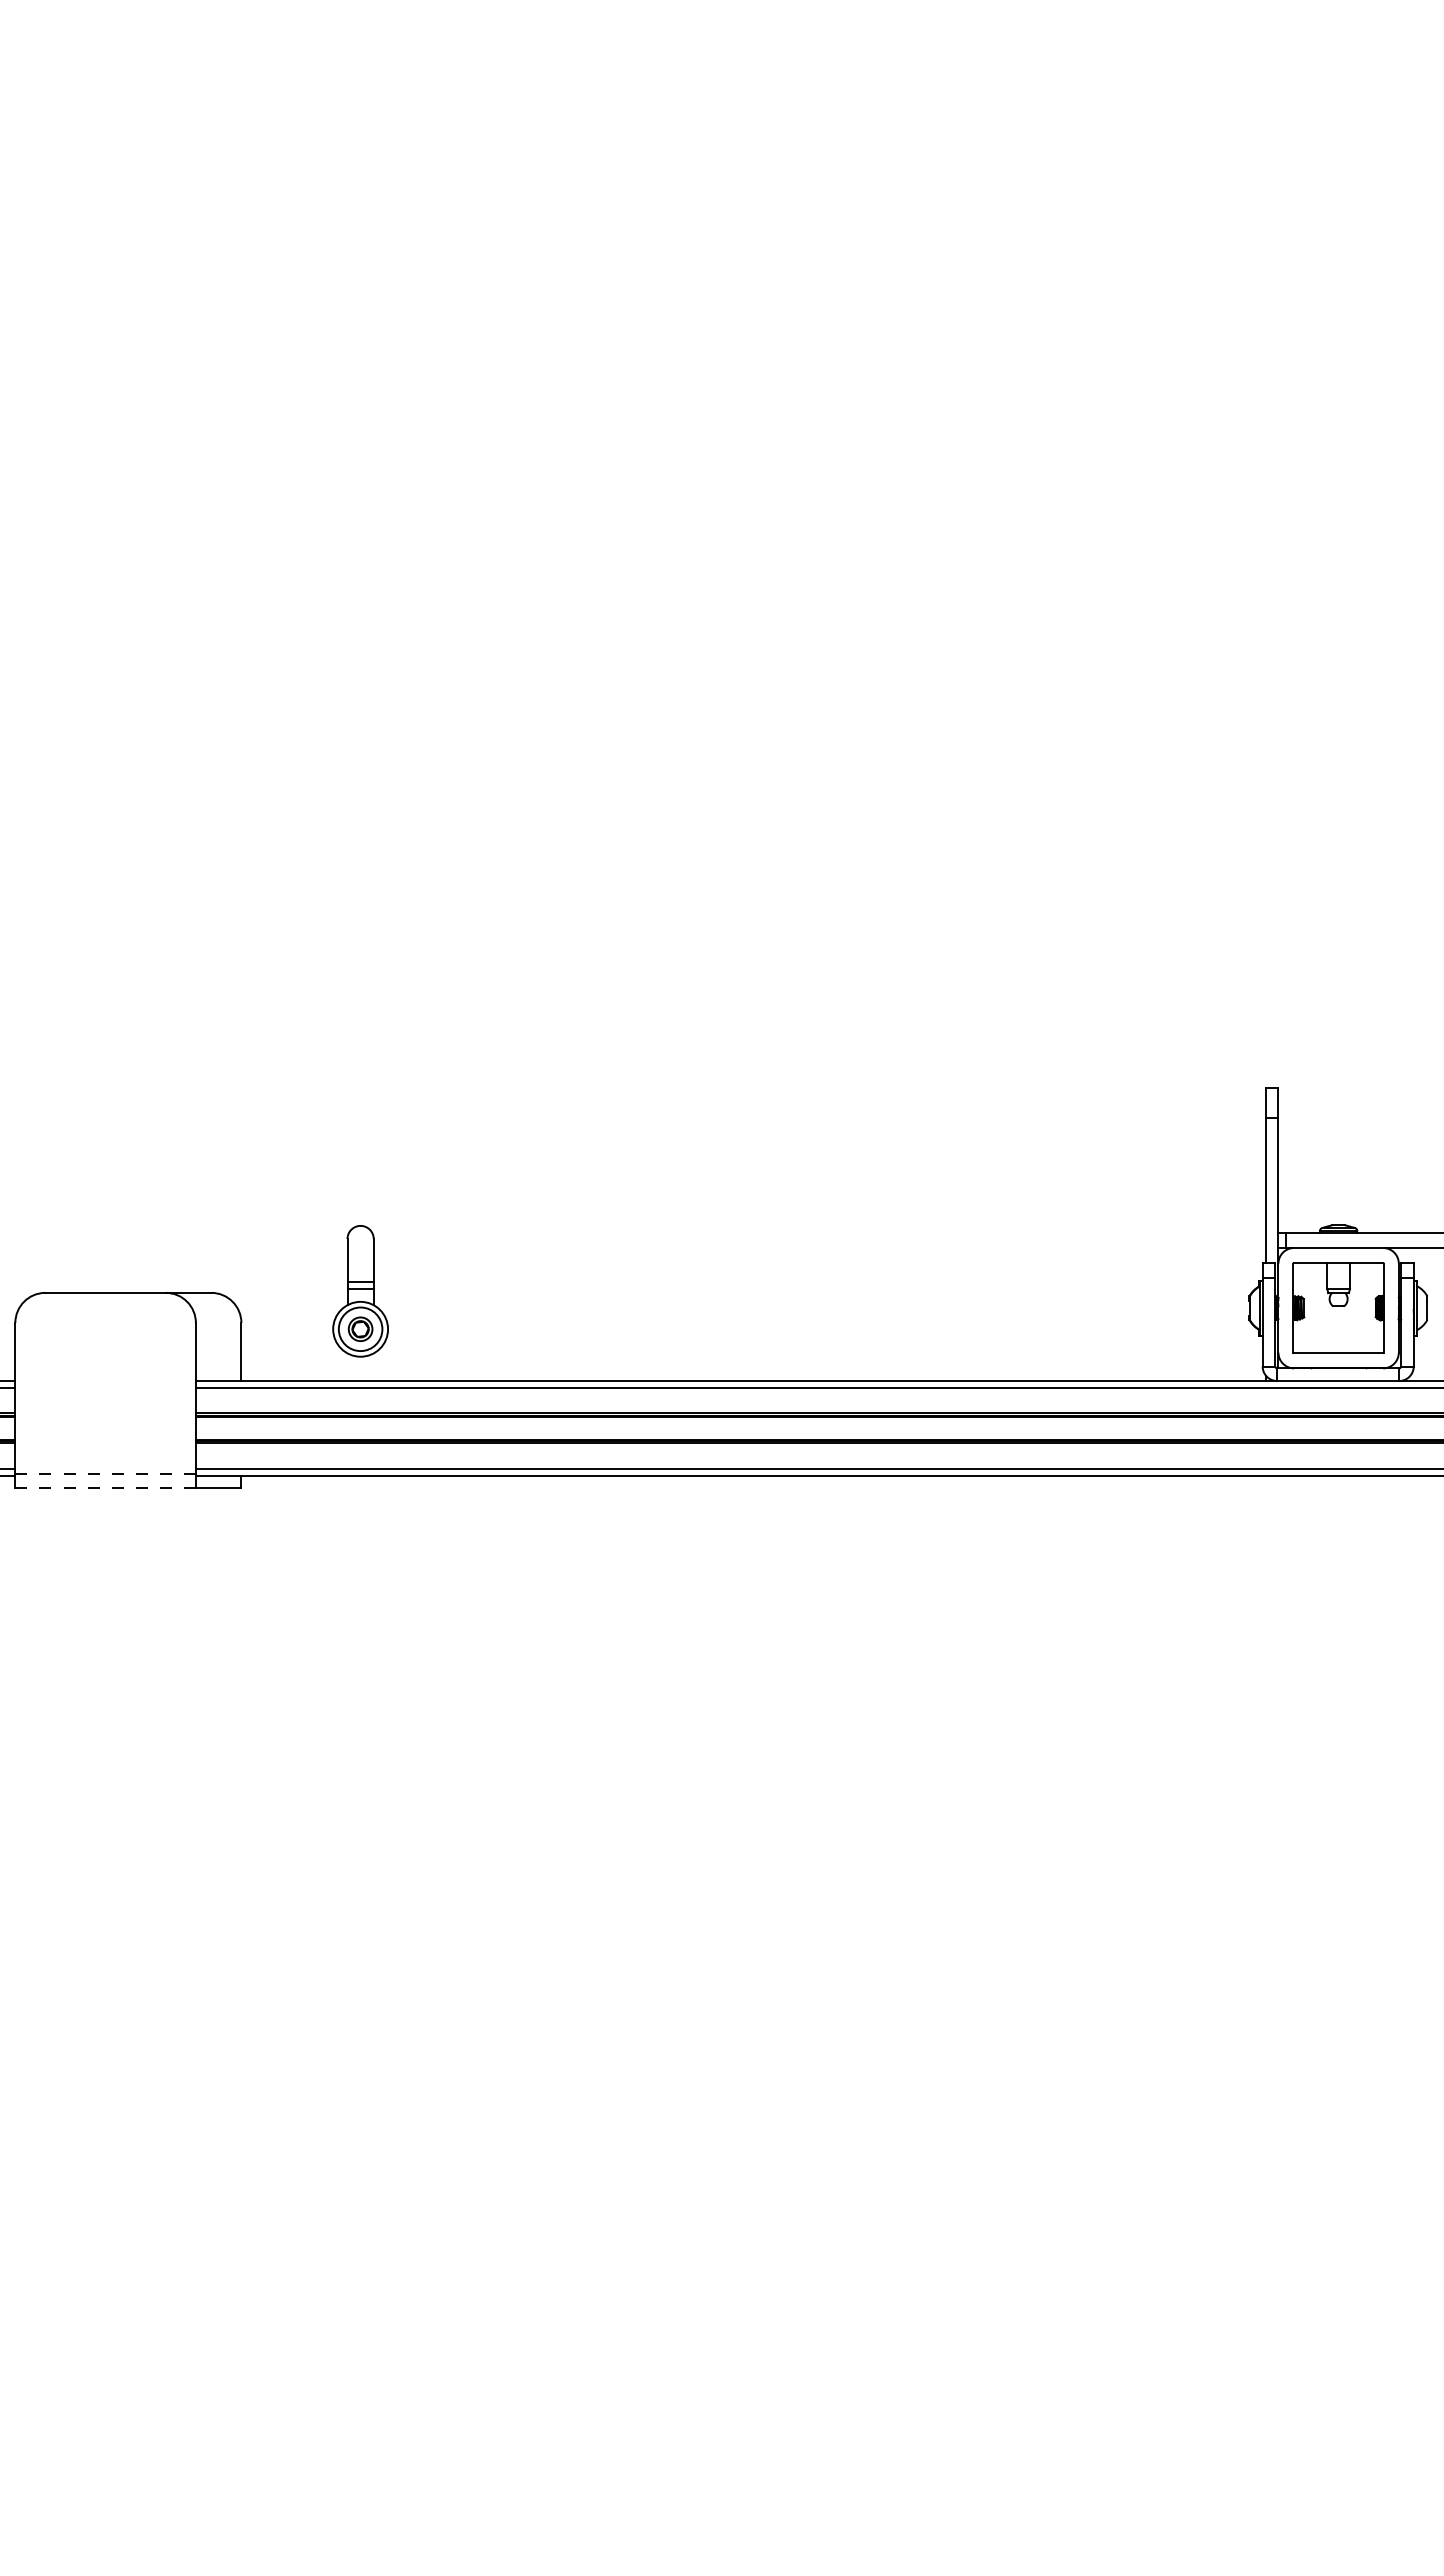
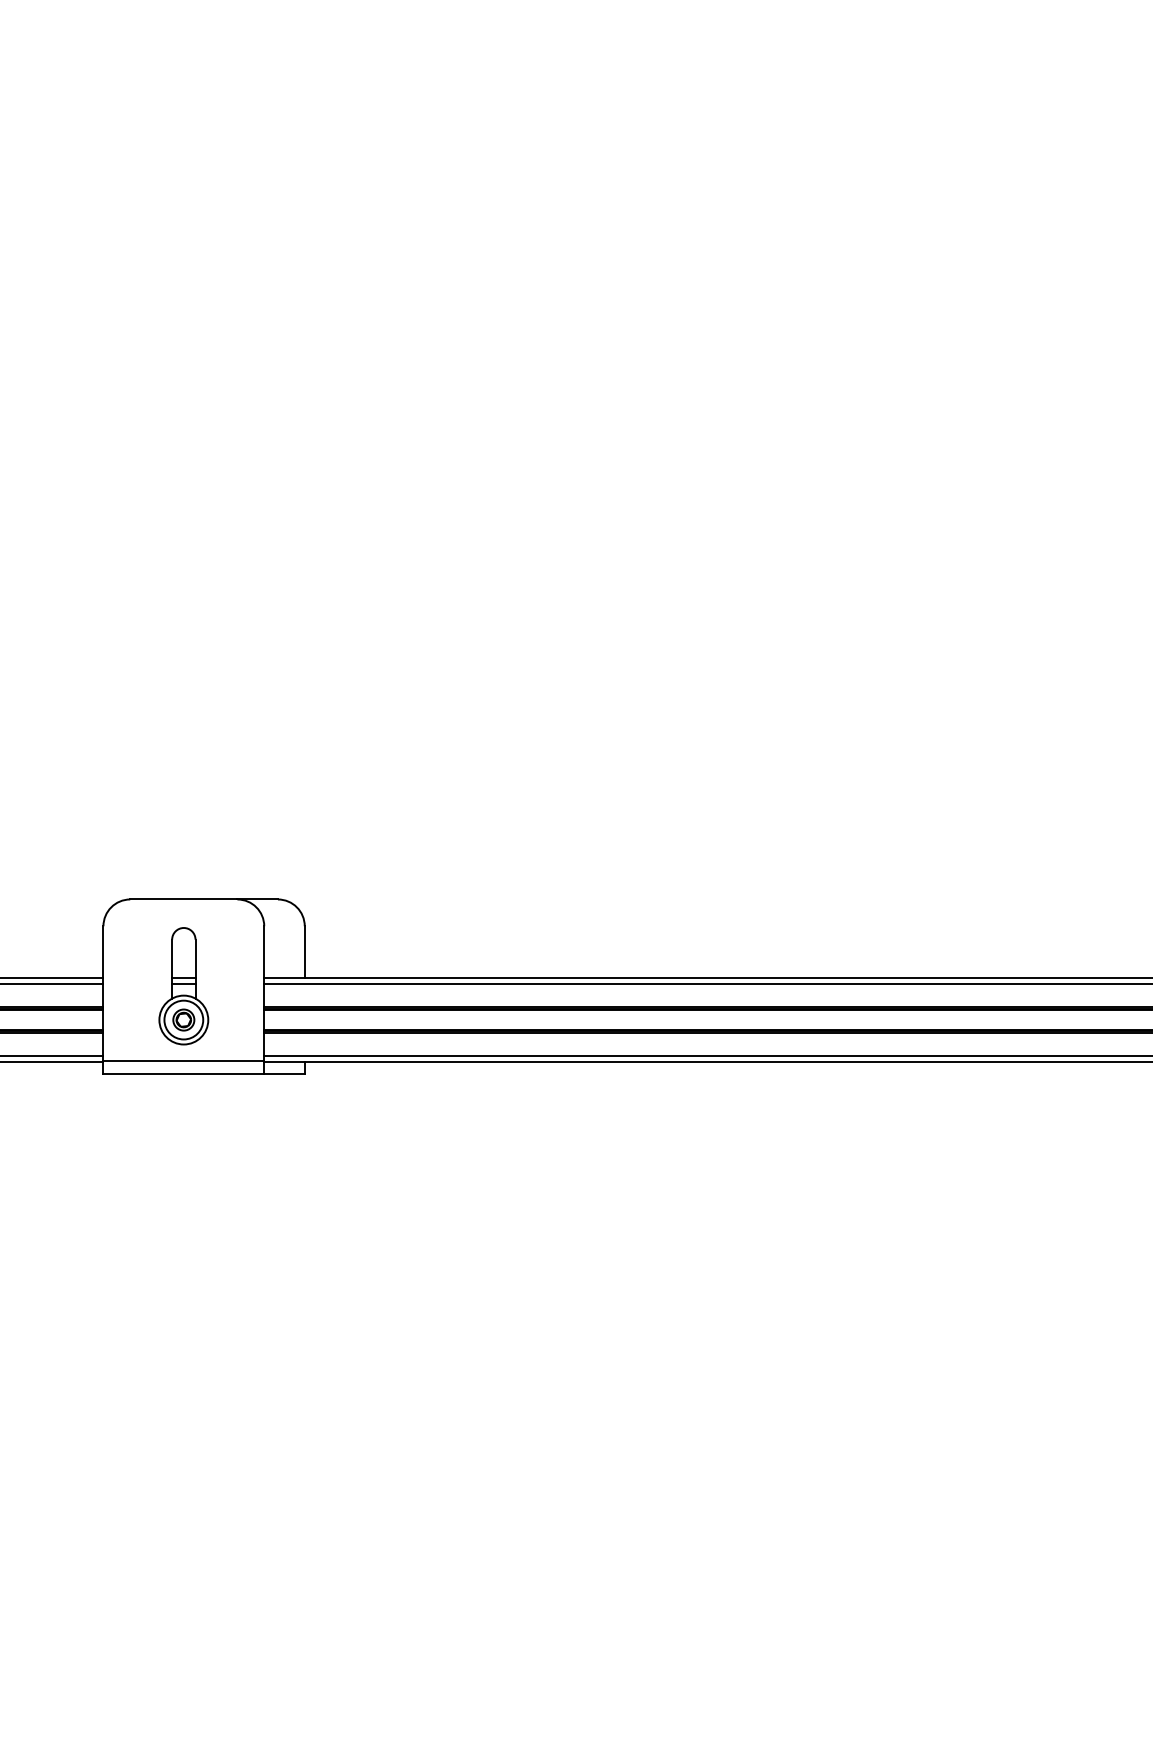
part: (360, 1291) -> (183, 986), moved
line: (106, 1473) -> (184, 1060), dashed -> solid
line: (106, 1488) -> (184, 1073), dashed -> solid

